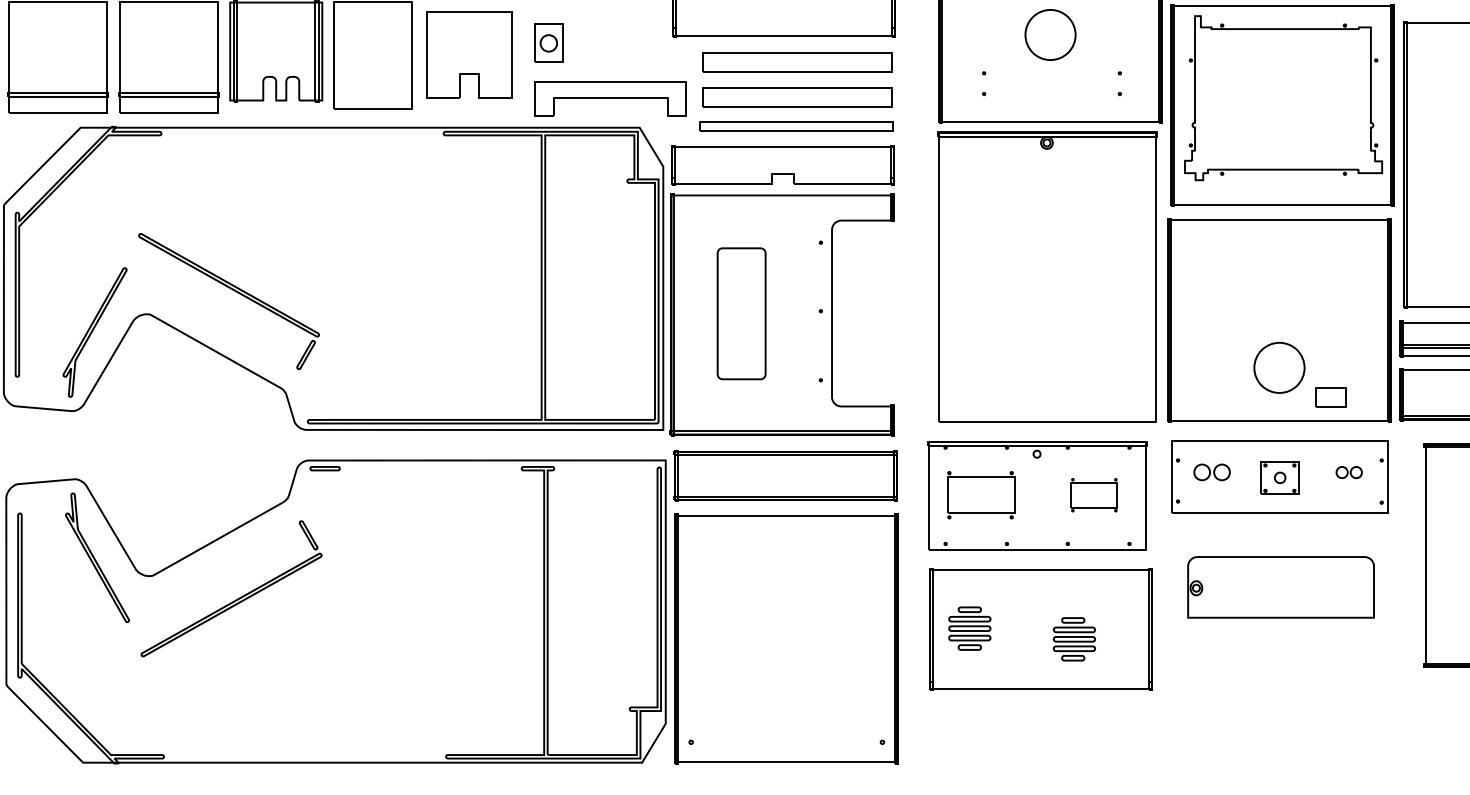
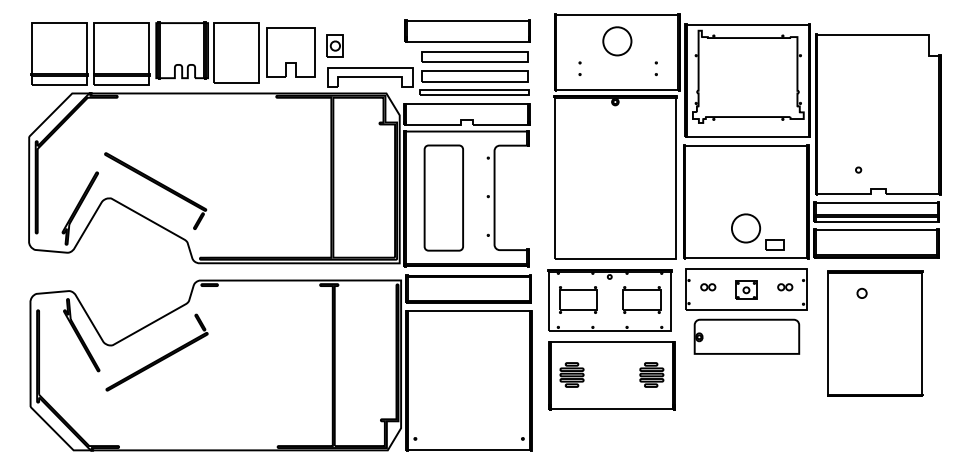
part: (741, 312) -> (443, 197), size x1.43
part: (1212, 472) -> (708, 287), size x0.71
part: (1093, 494) -> (641, 299), size x1.43
part: (1280, 586) -> (746, 336), moved
part: (1073, 638) -> (651, 374), moved

